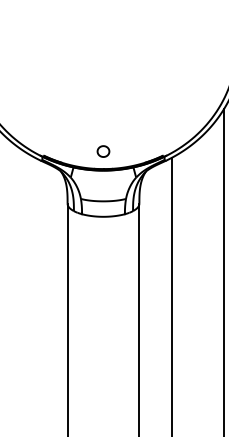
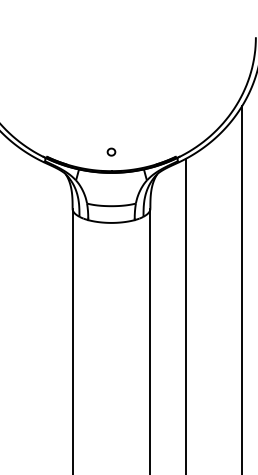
part: (103, 150) -> (111, 151), size x0.6

